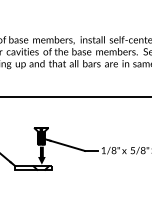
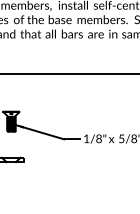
fill: (41, 155) -> (11, 144), removed

